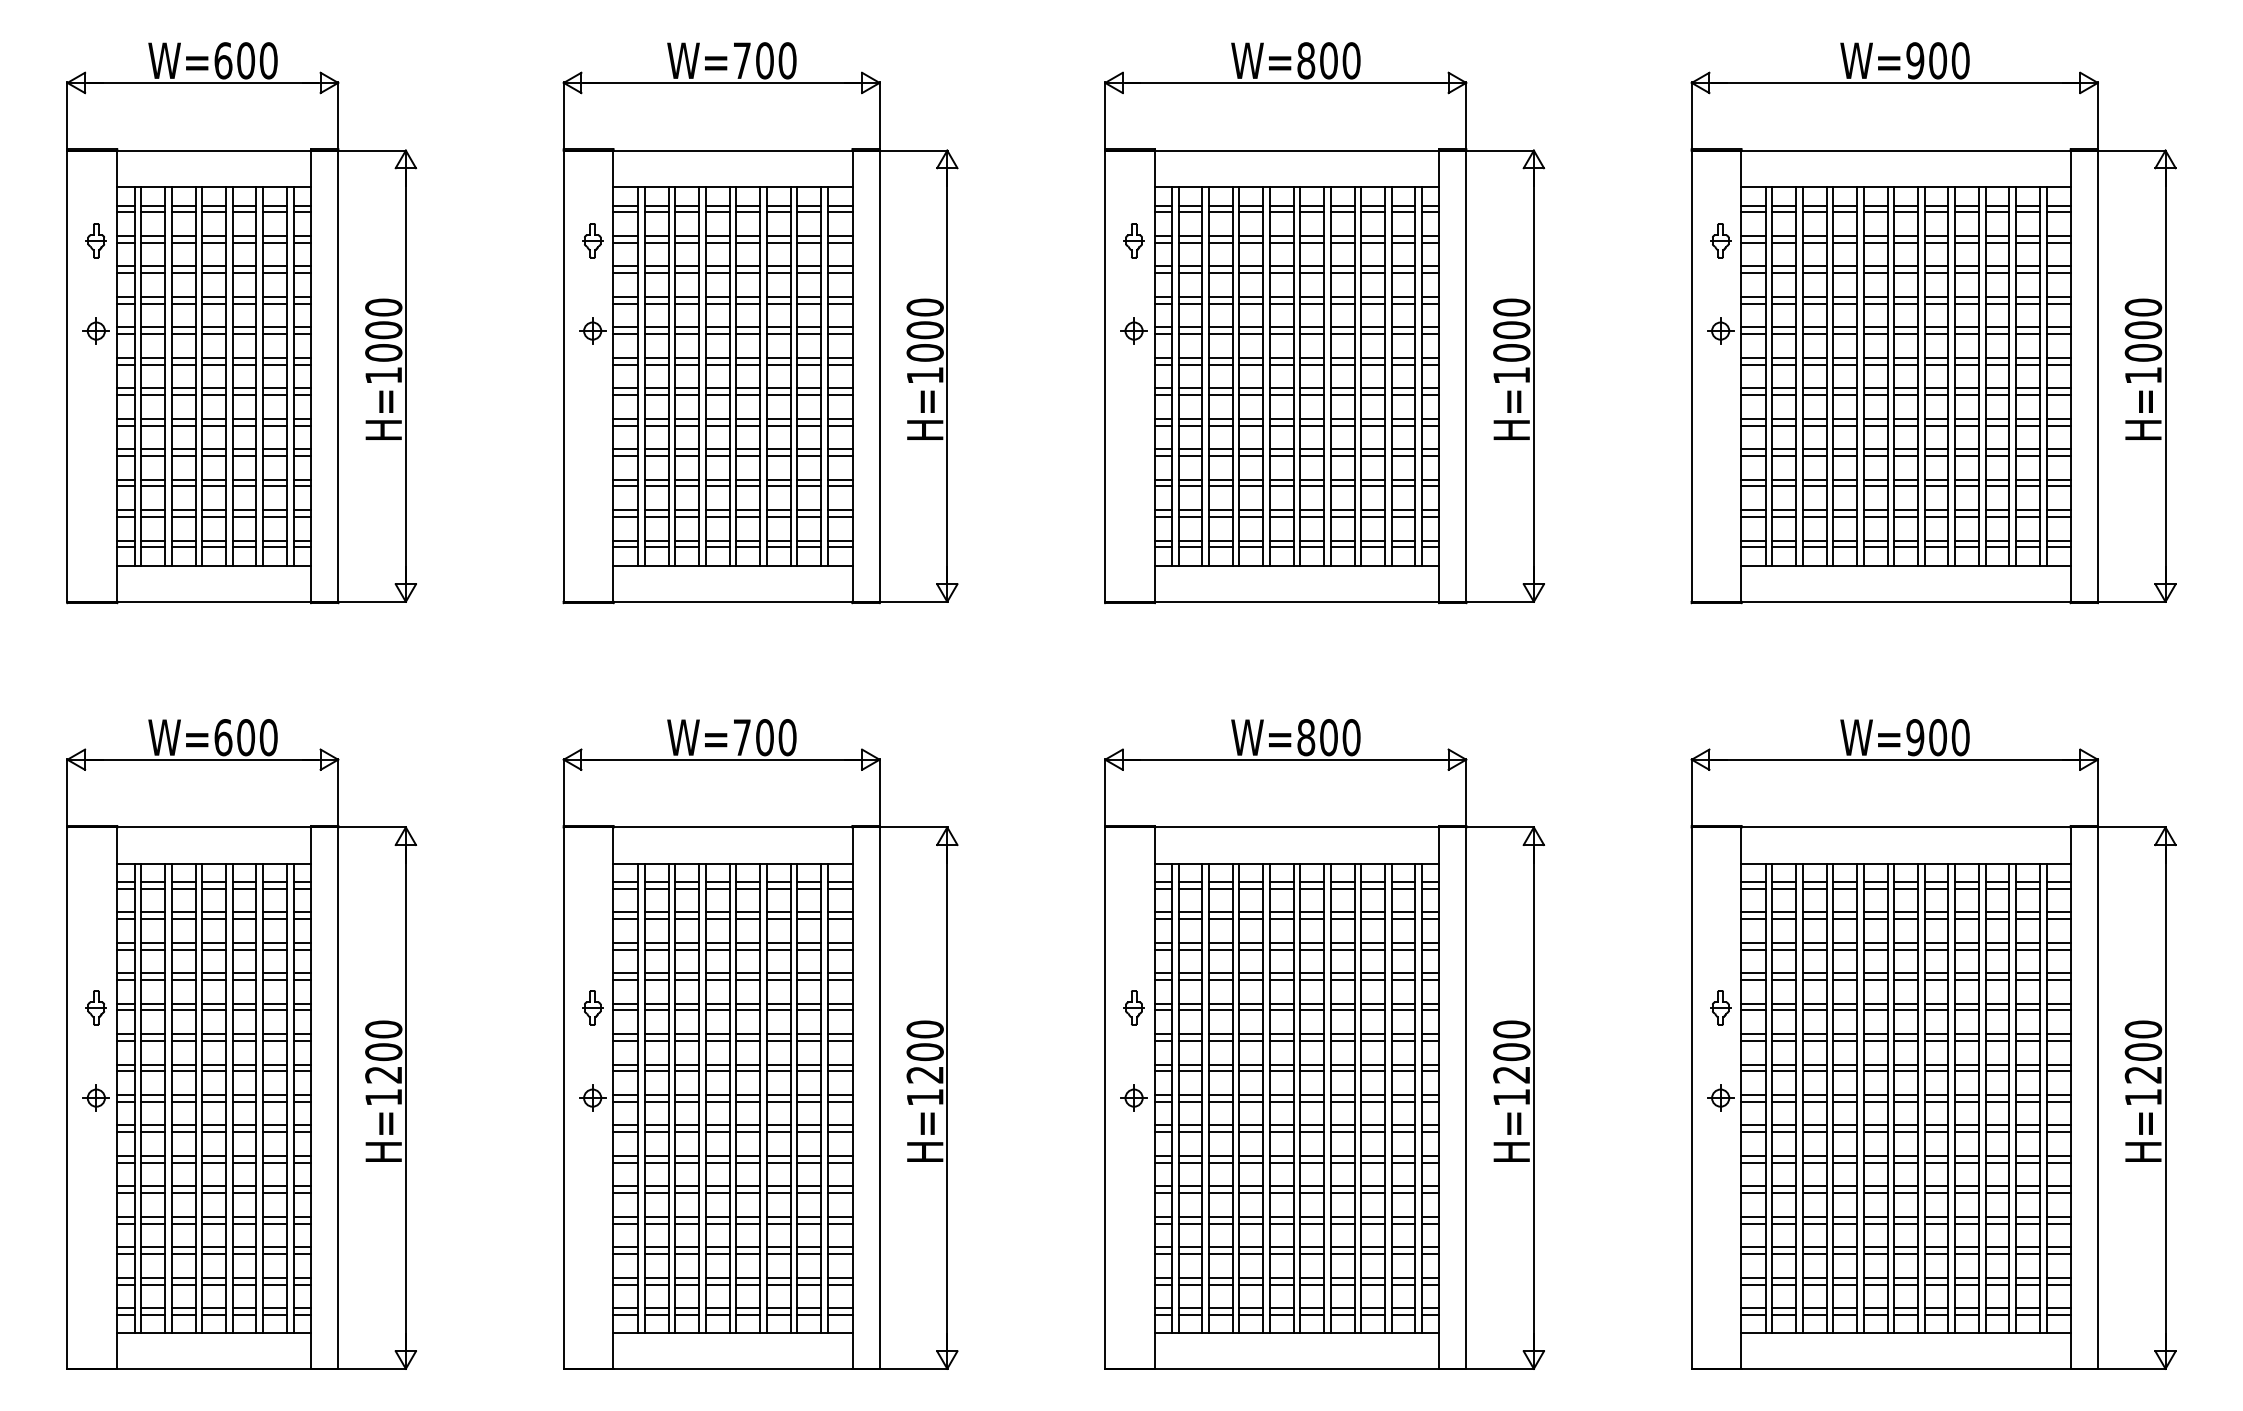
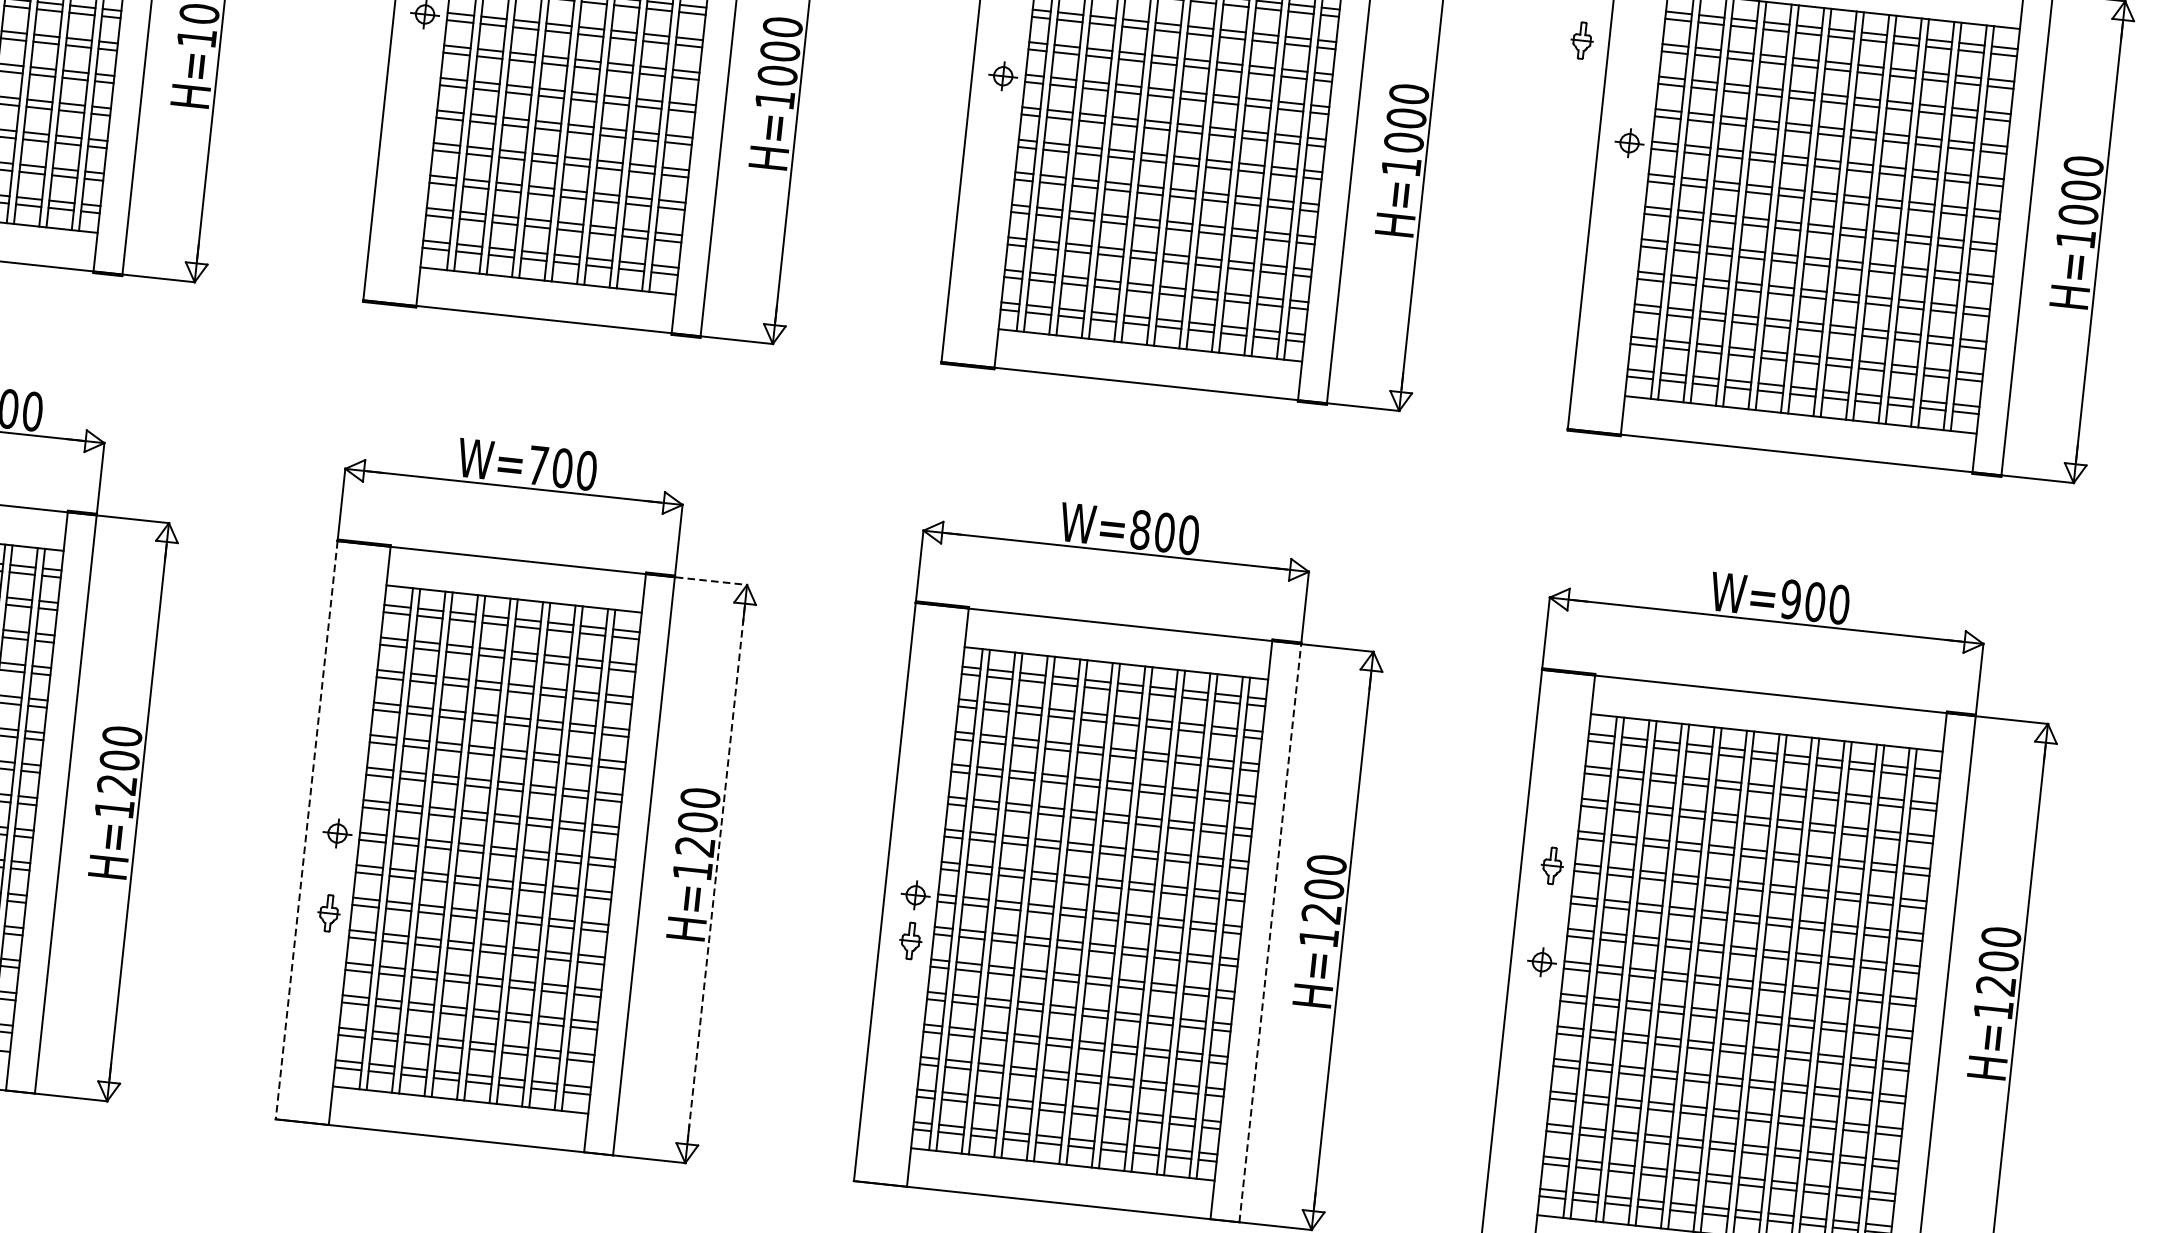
part: (1720, 240) -> (1582, 40), moved
line: (914, 827) -> (712, 581), solid -> dashed
part: (592, 1007) -> (328, 912), moved
part: (1133, 1007) -> (910, 940), moved
line: (563, 1098) -> (306, 830), solid -> dashed
line: (947, 1098) -> (716, 874), solid -> dashed
line: (1466, 1098) -> (1270, 933), solid -> dashed

